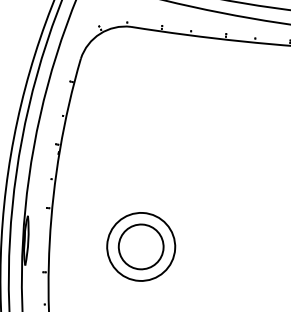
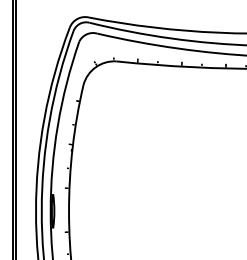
part: (140, 247) -> (131, 211), removed

